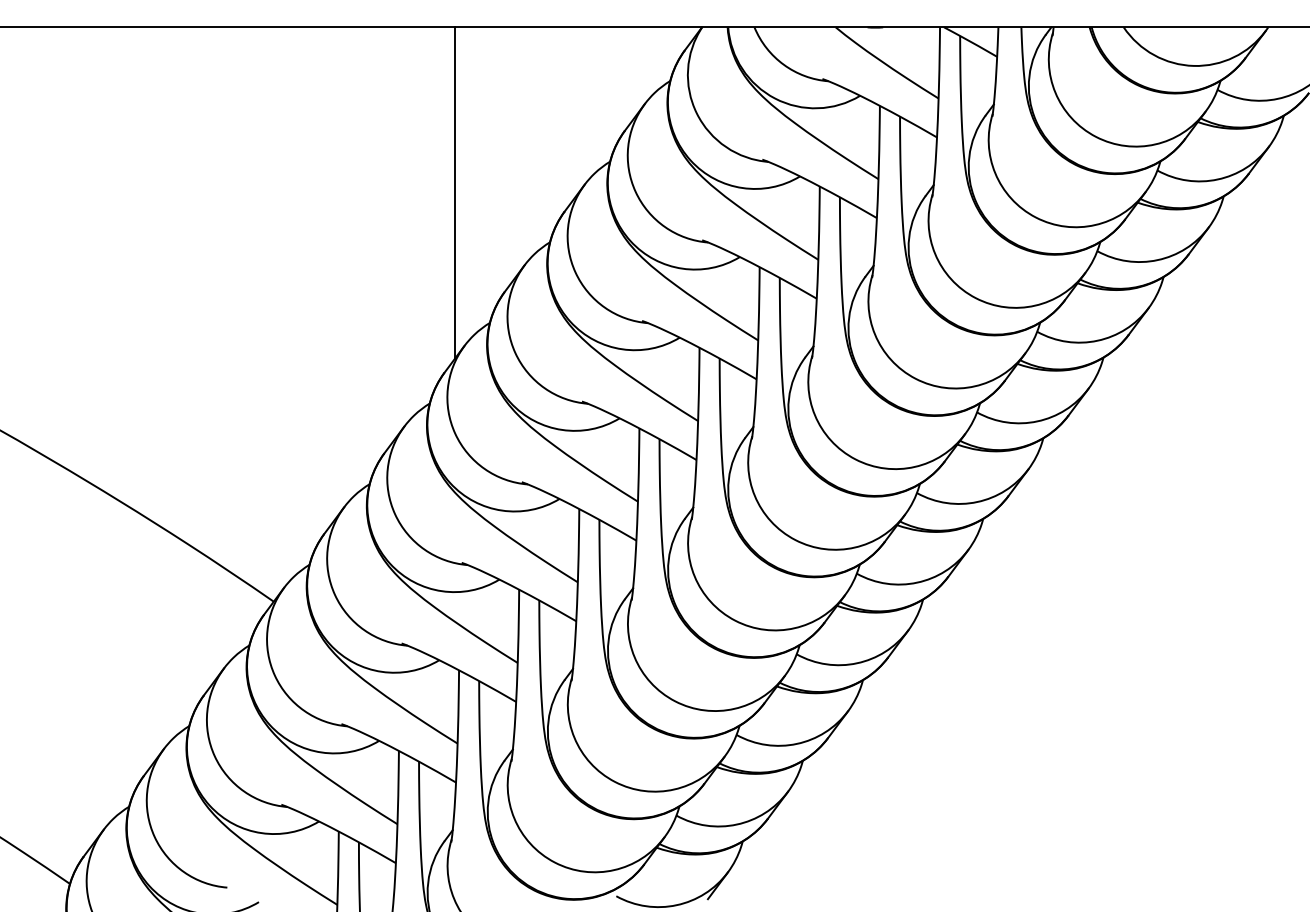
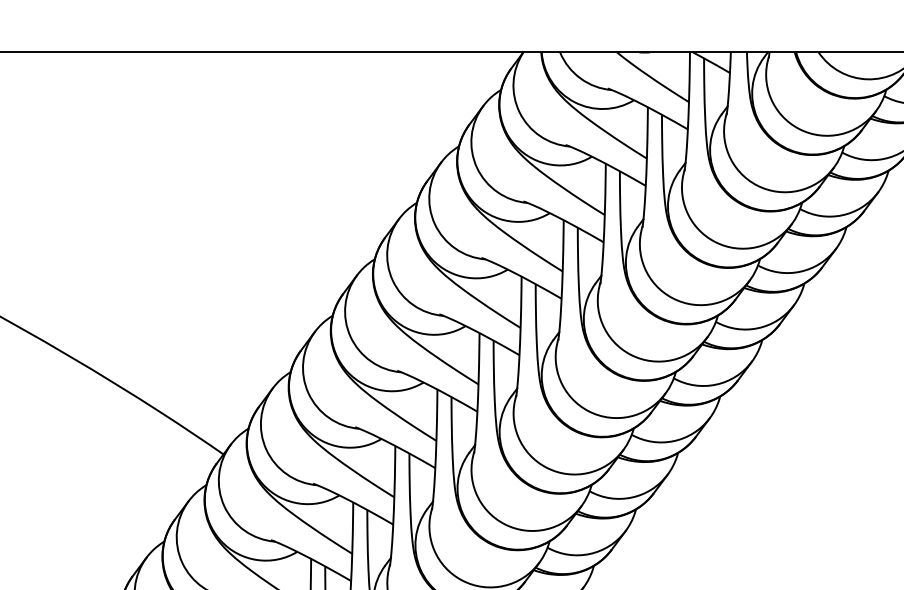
line: (454, 193) -> (350, 168), removed

